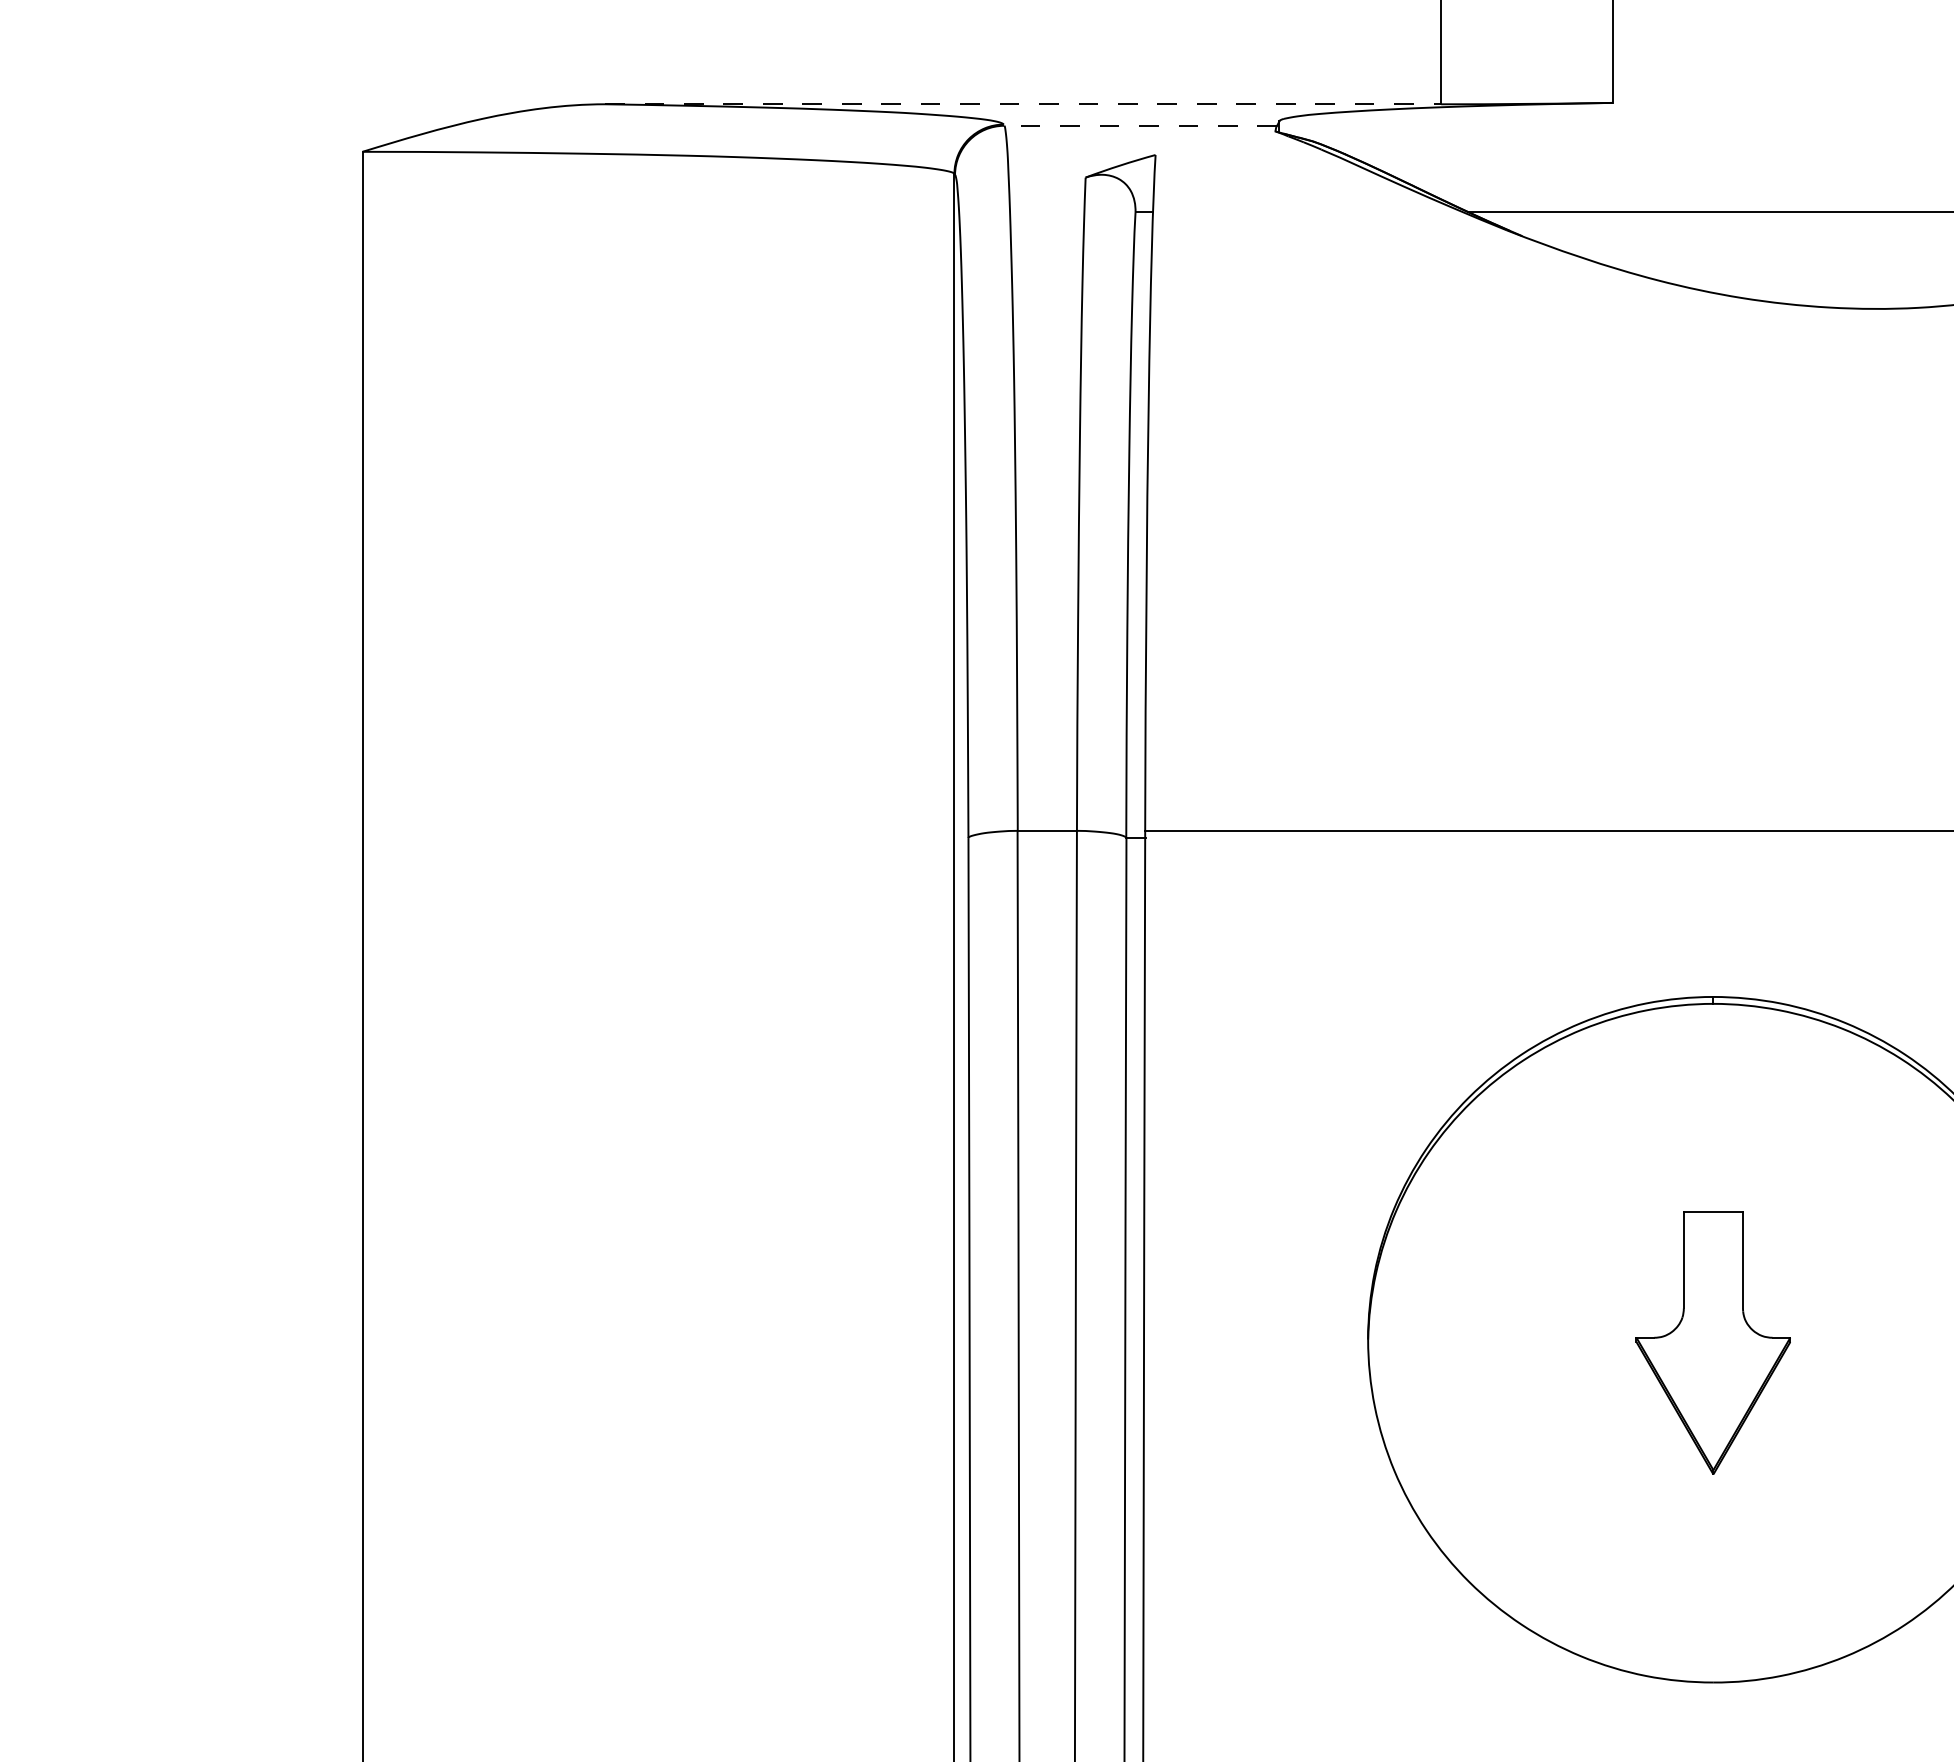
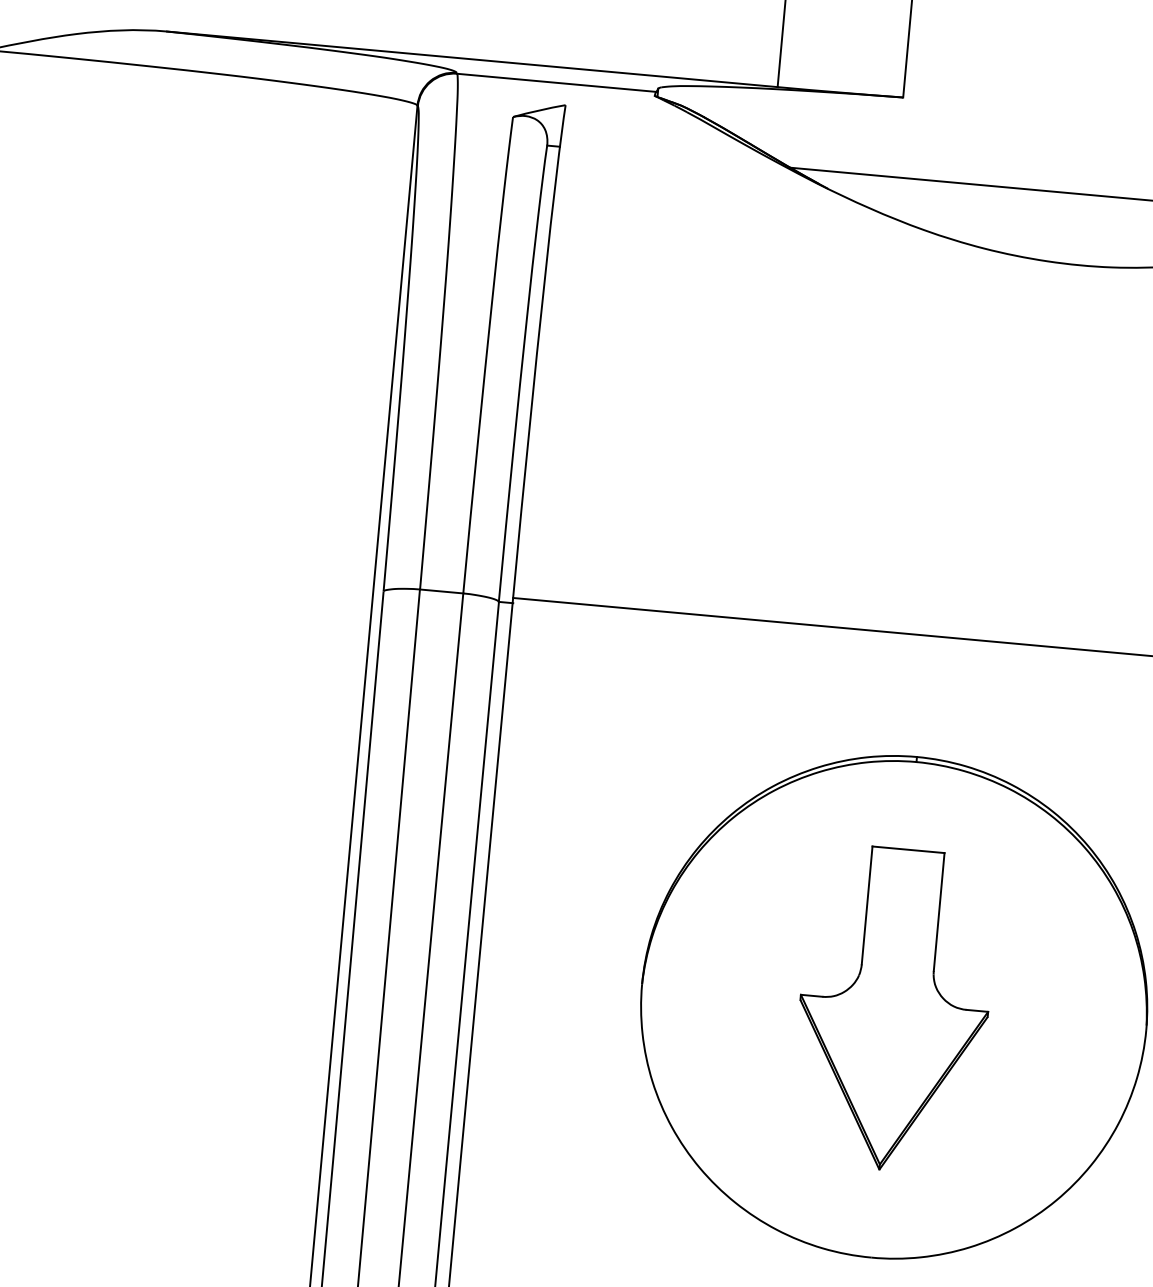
line: (1023, 104) -> (472, 59), dashed -> solid
line: (1140, 125) -> (556, 82), dashed -> solid
part: (1713, 1342) -> (894, 1009), size x1.67

